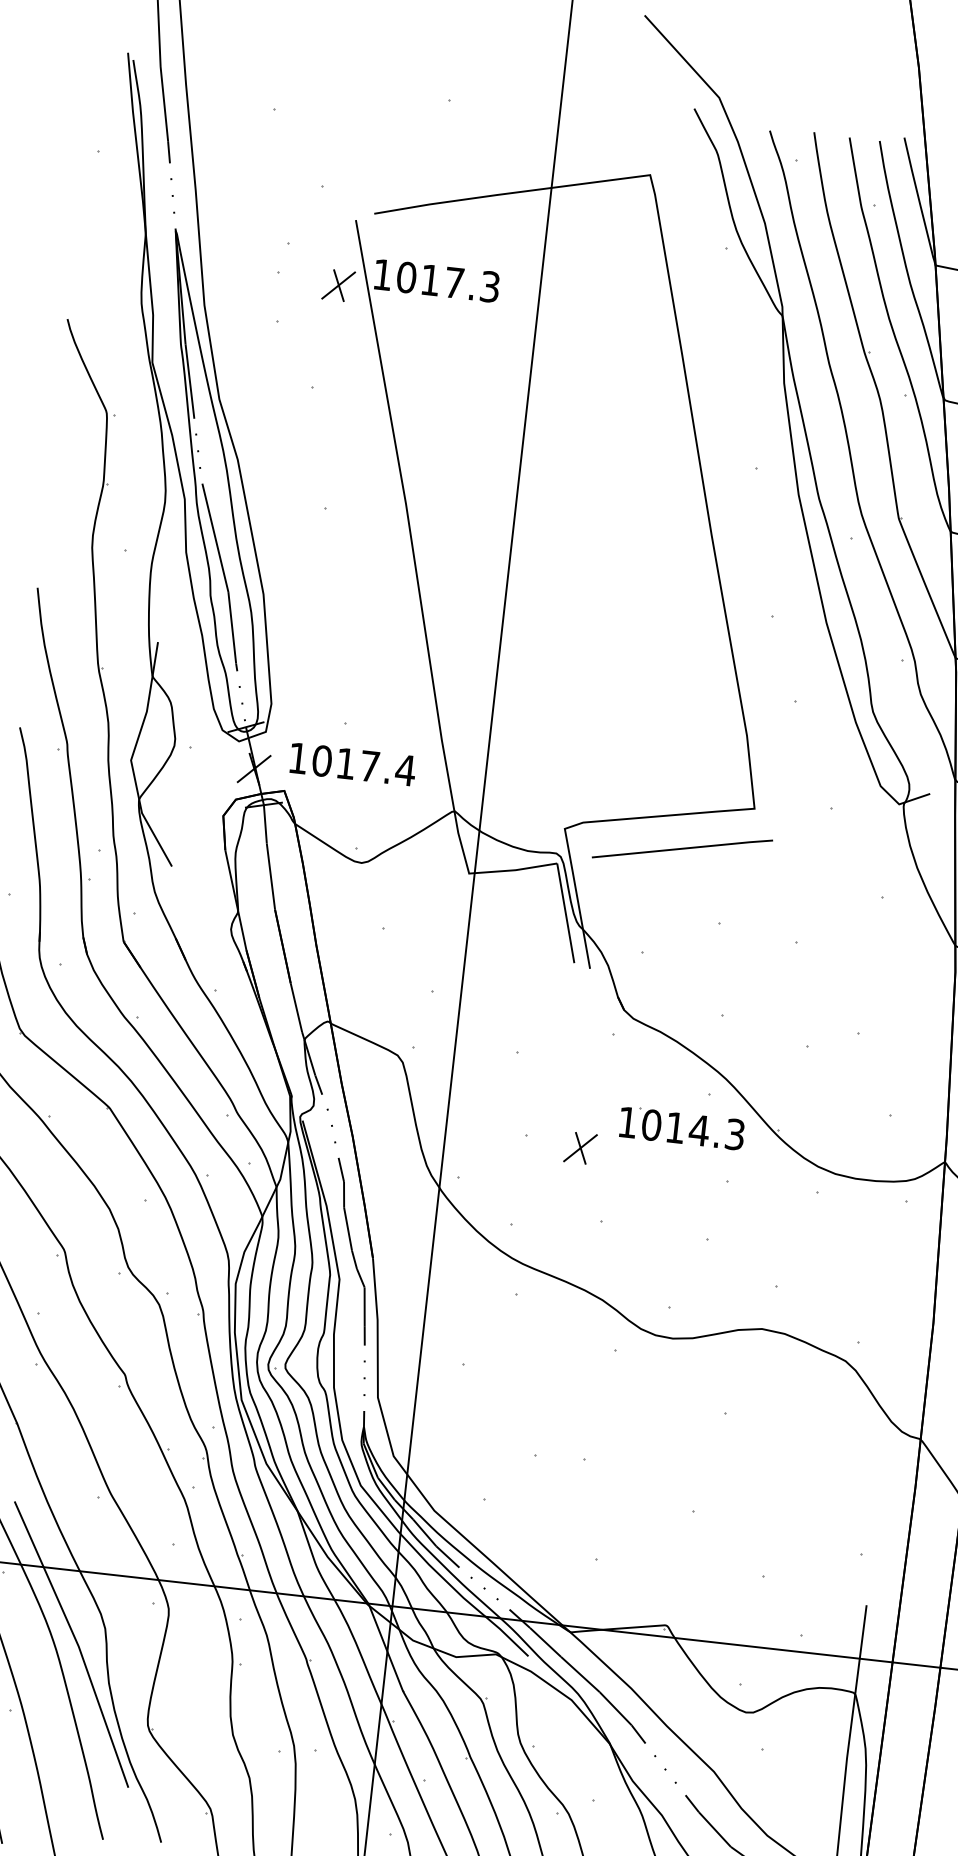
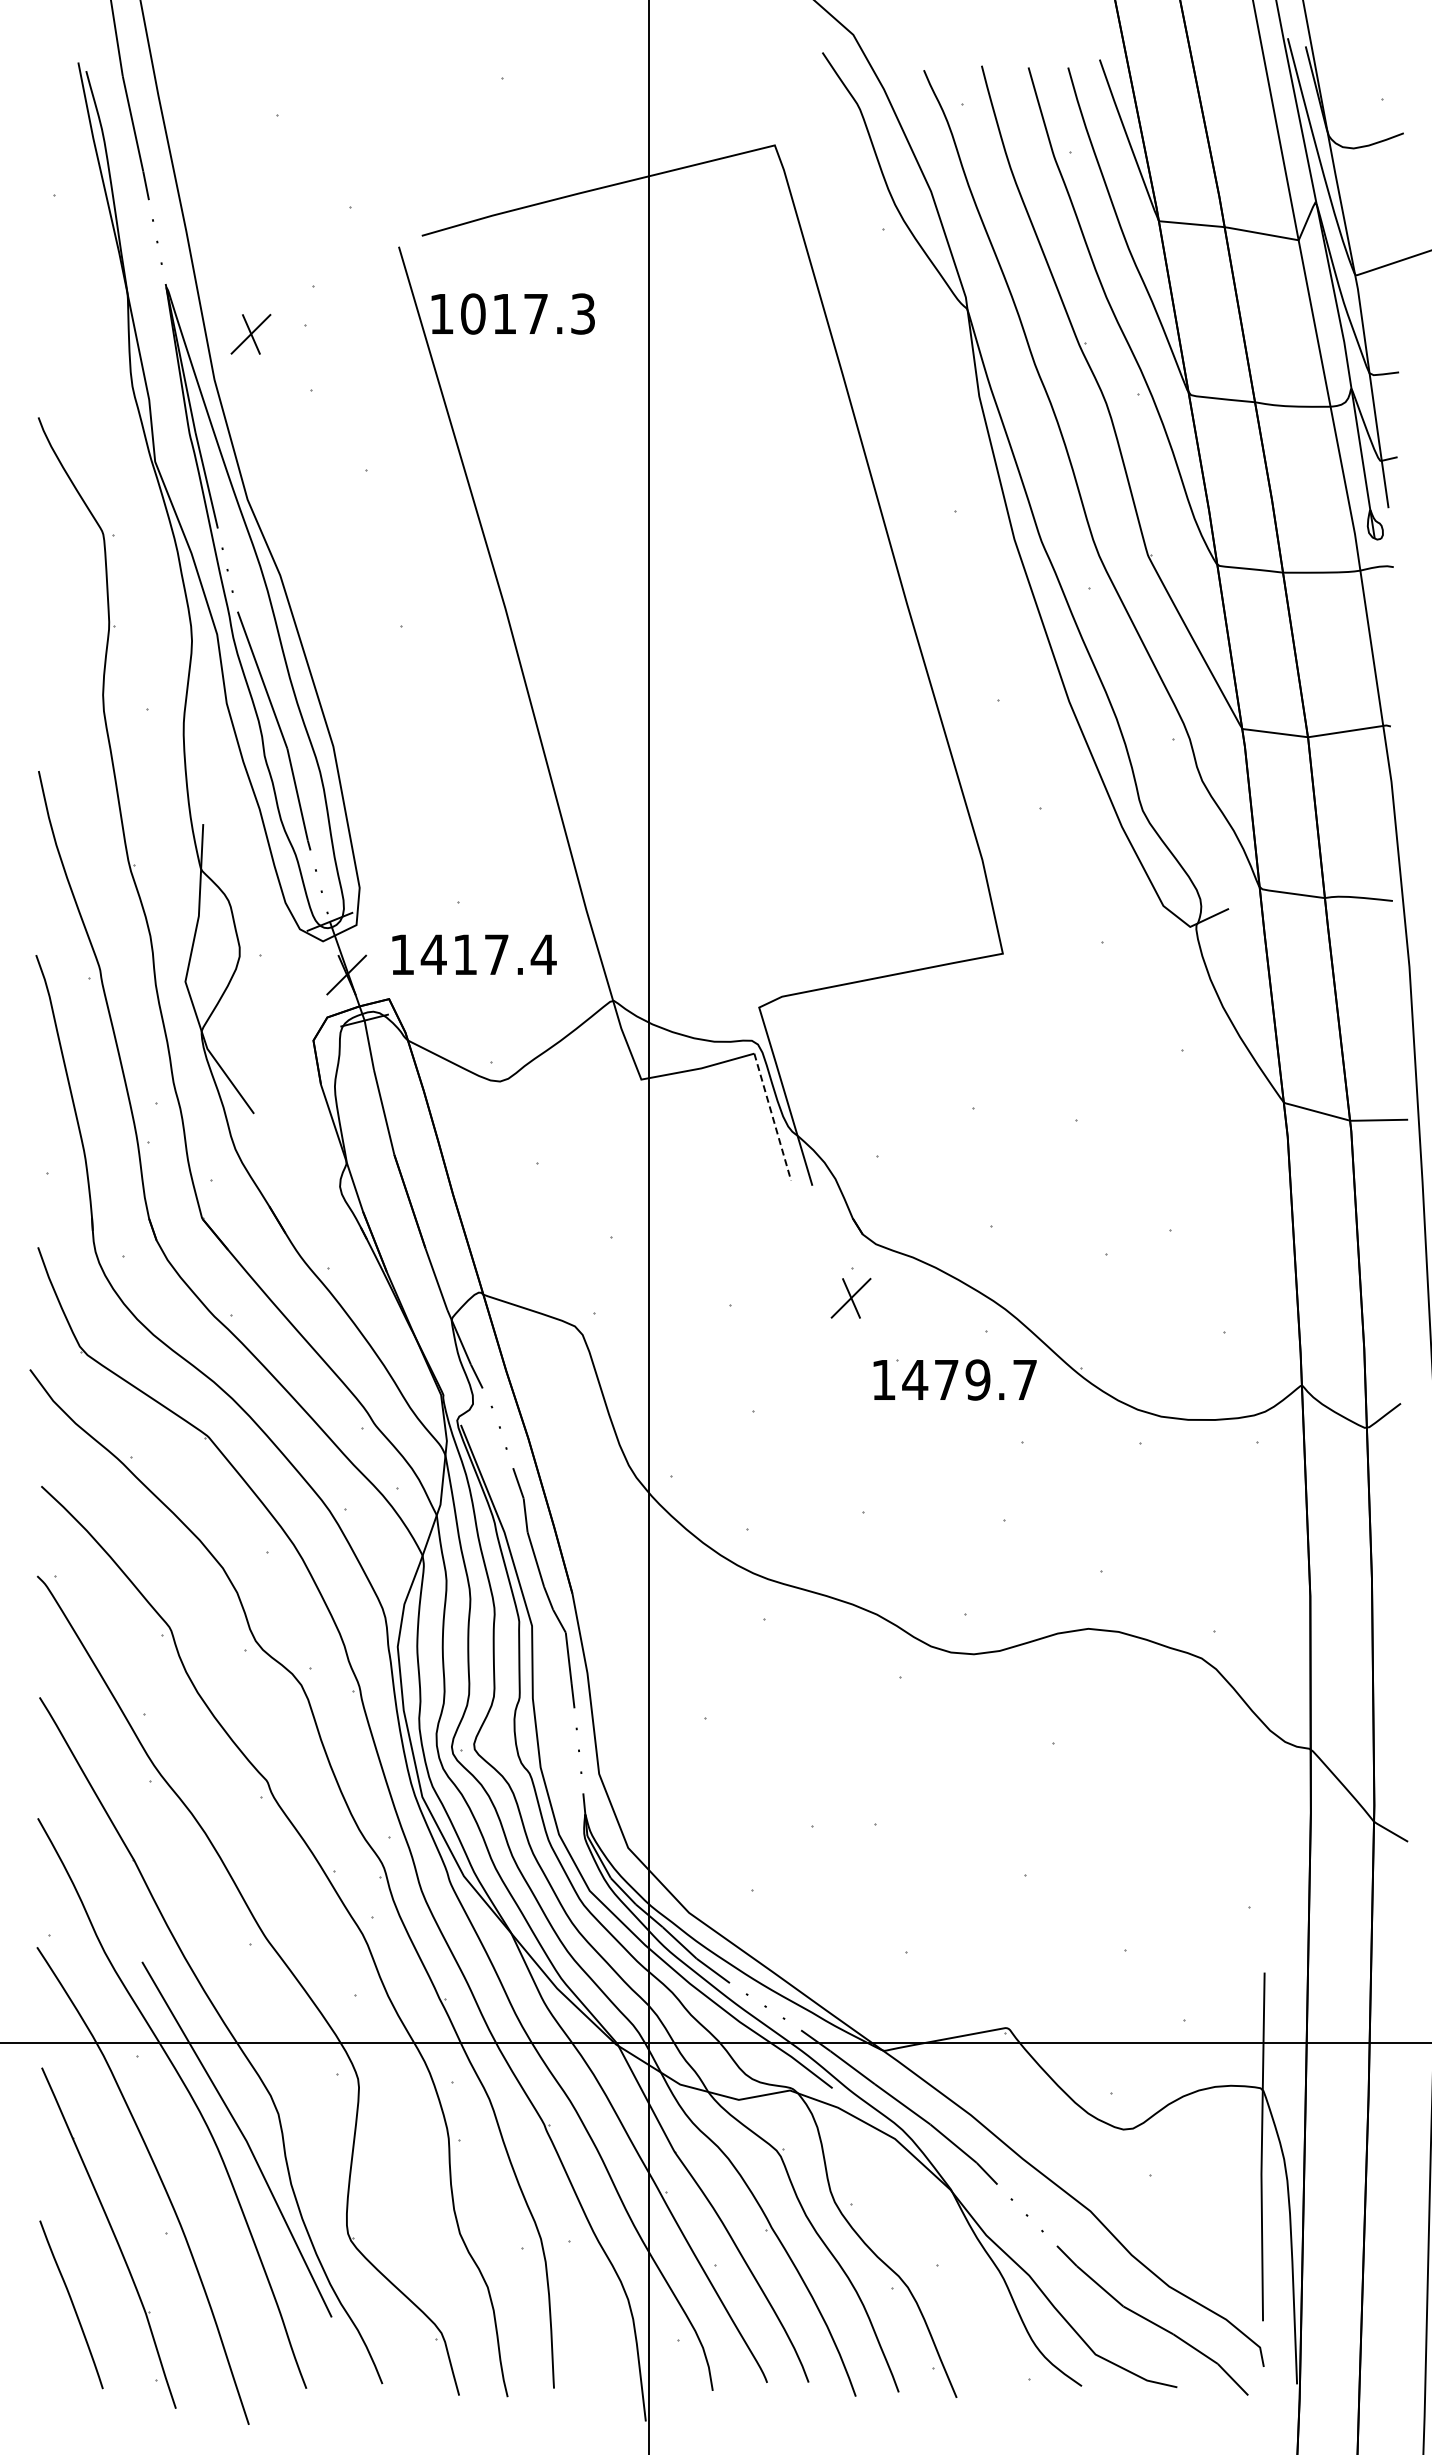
part: (338, 284) -> (250, 333), moved
text: (321, 760) -> (433, 954), 1017.4 -> 1417.4
line: (682, 848) -> (914, 1016), removed
line: (565, 913) -> (772, 1117), solid -> dashed
text: (692, 1129) -> (969, 1379), 1014.3 -> 1479.7
part: (580, 1147) -> (850, 1297), moved

